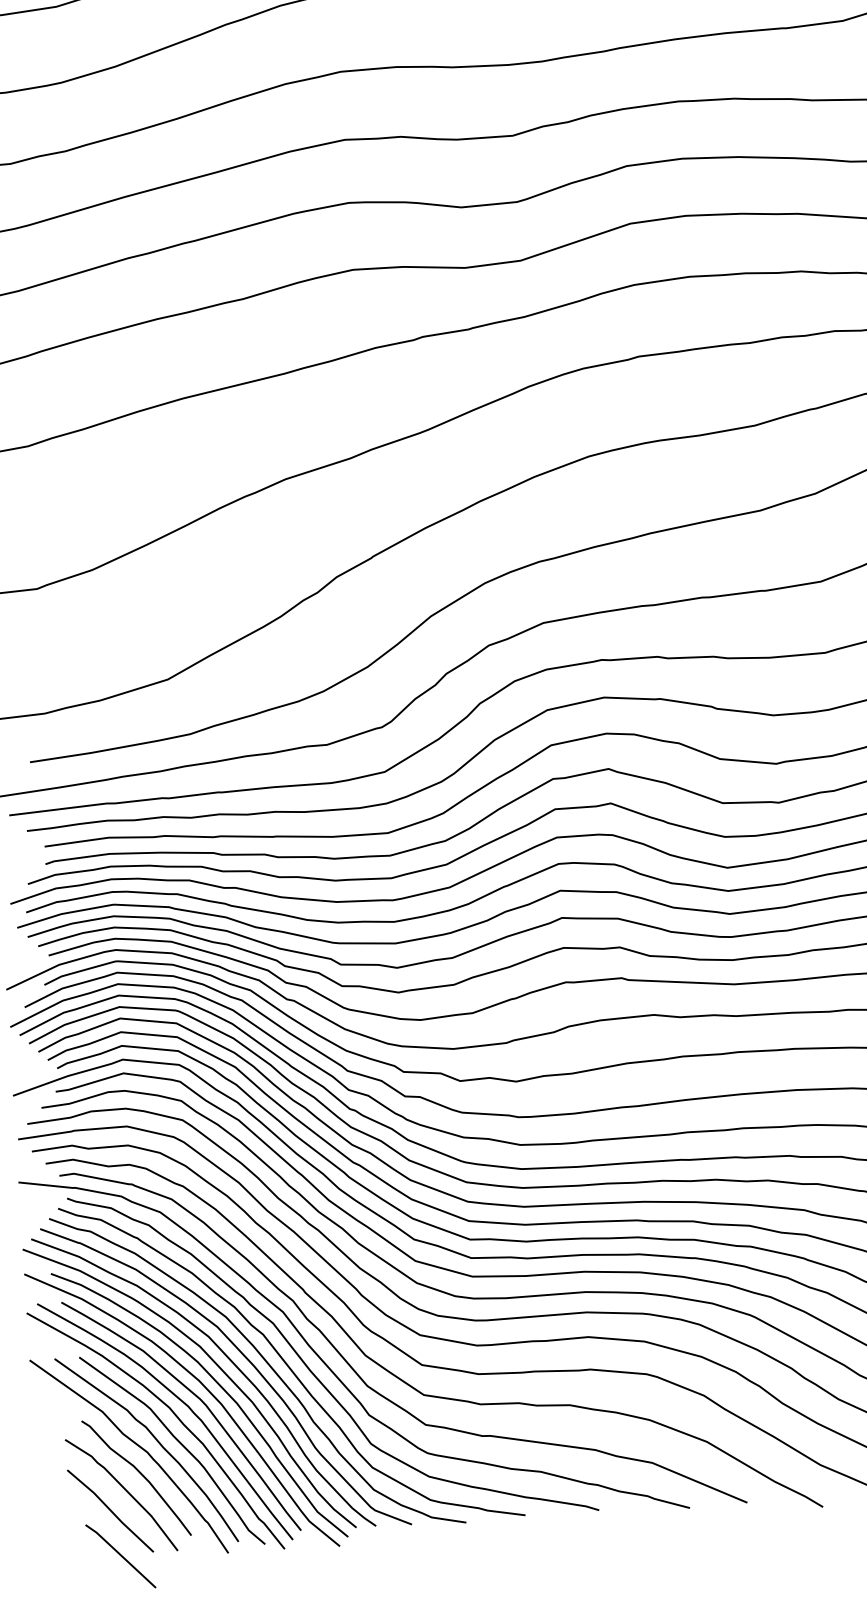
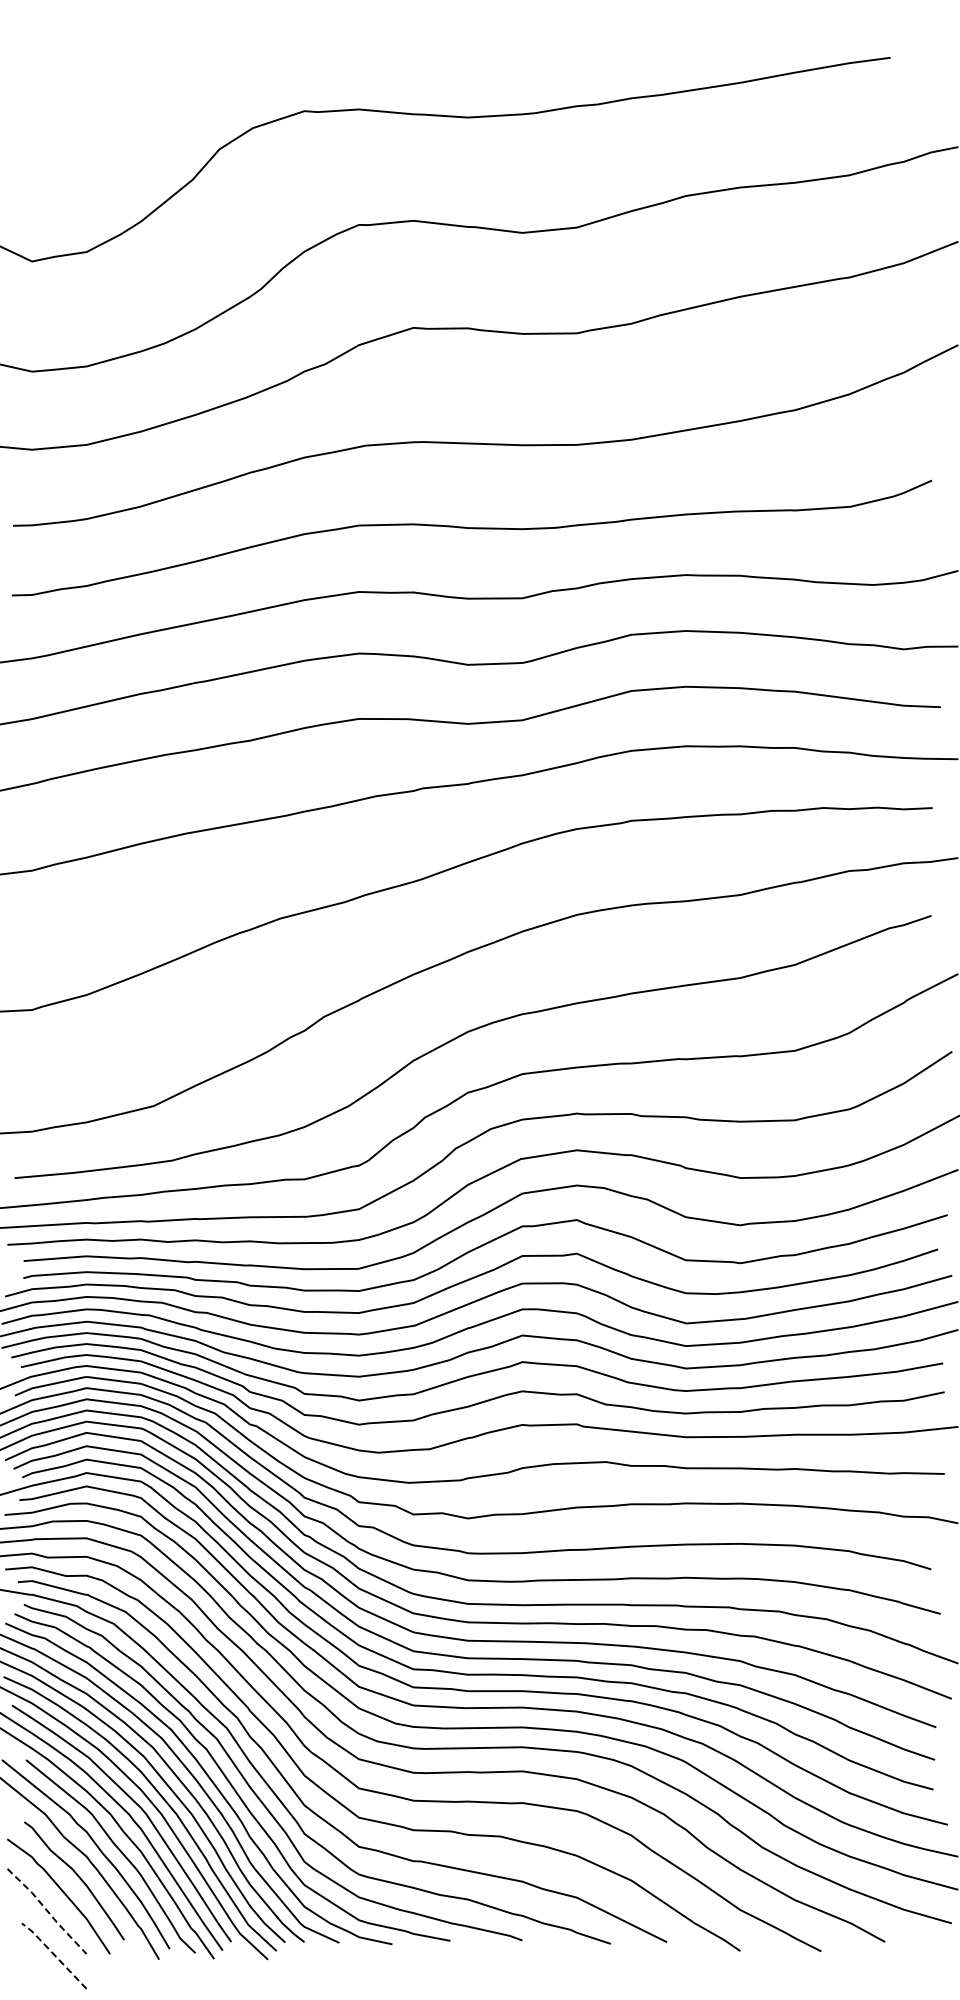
line: (110, 1511) -> (47, 1911), solid -> dashed
line: (120, 1555) -> (54, 1955), solid -> dashed

